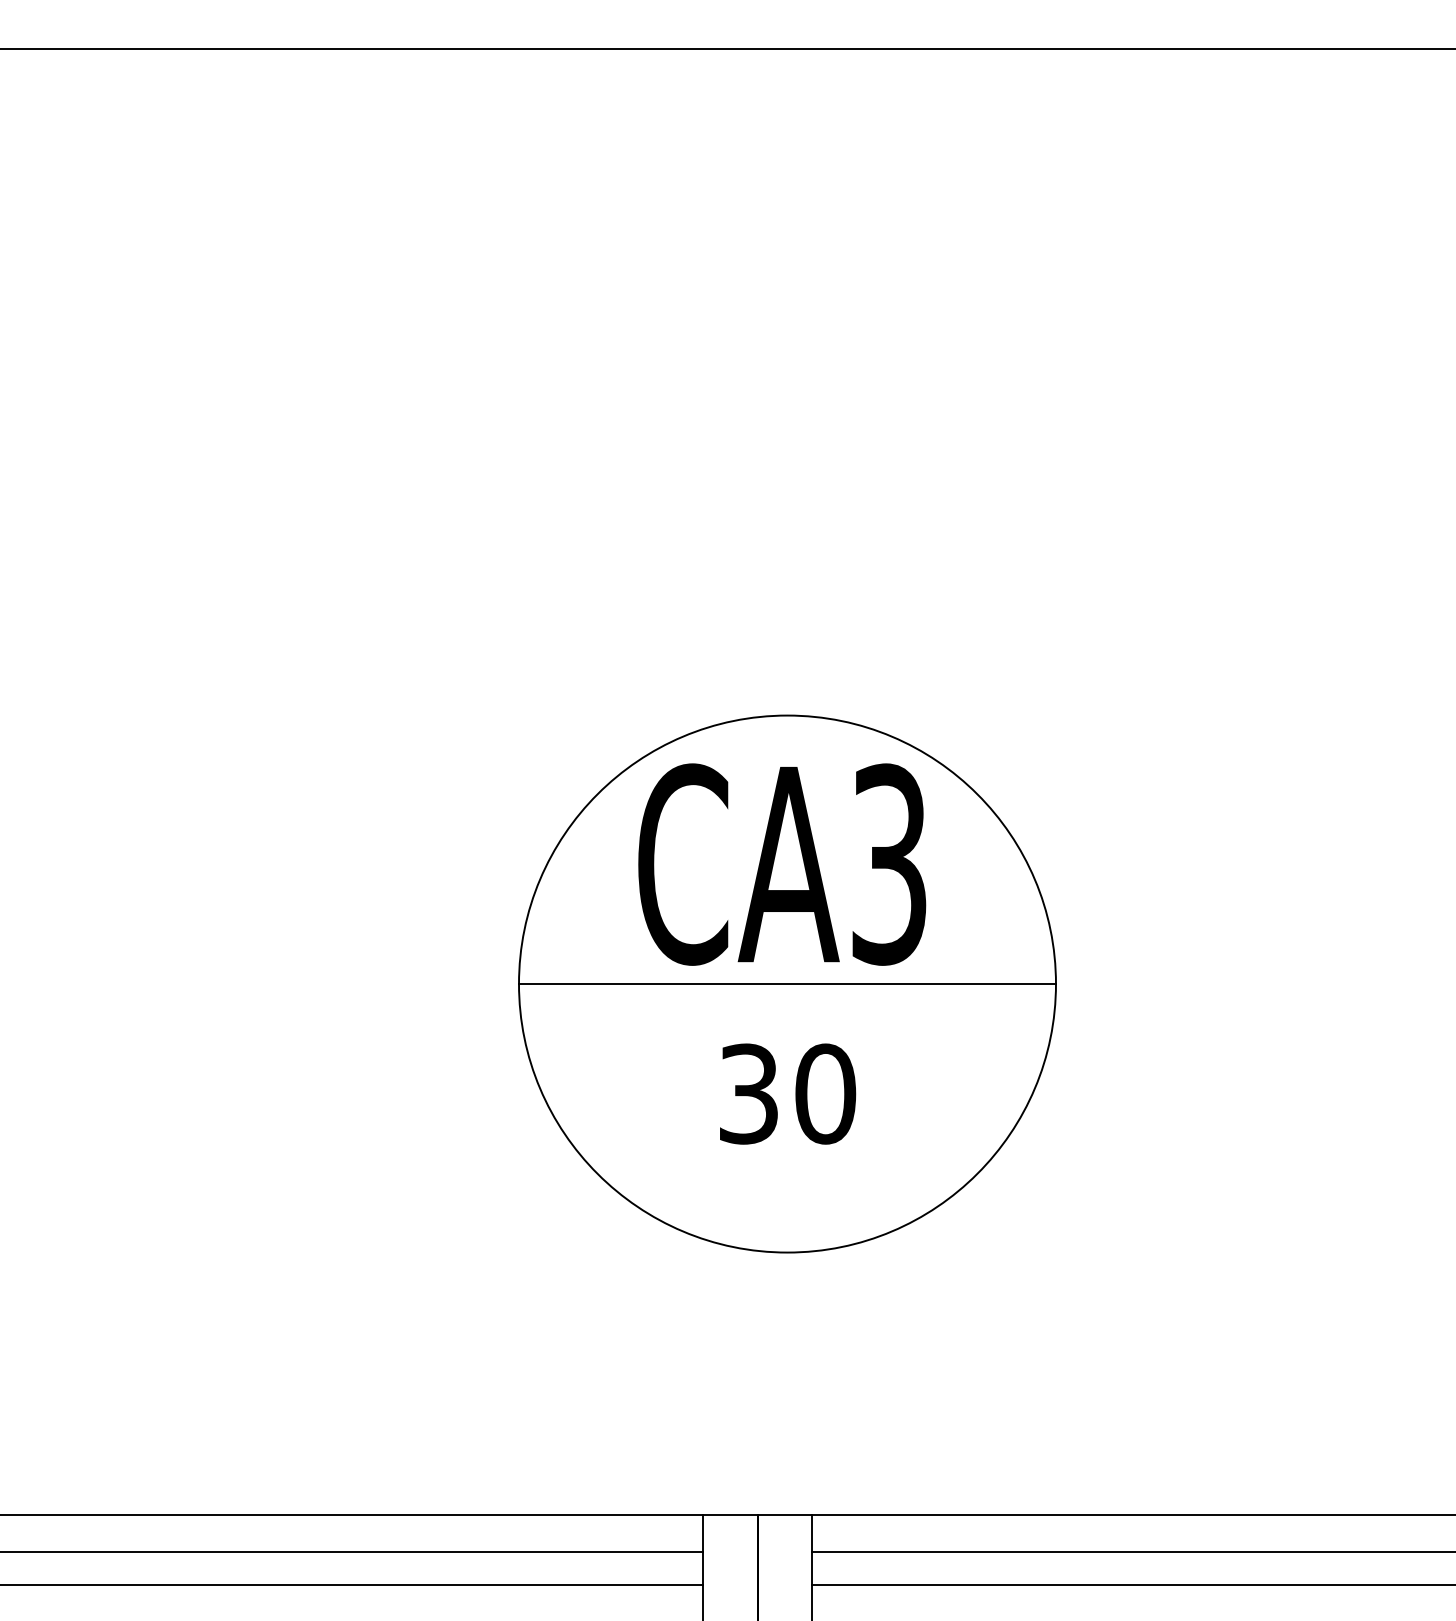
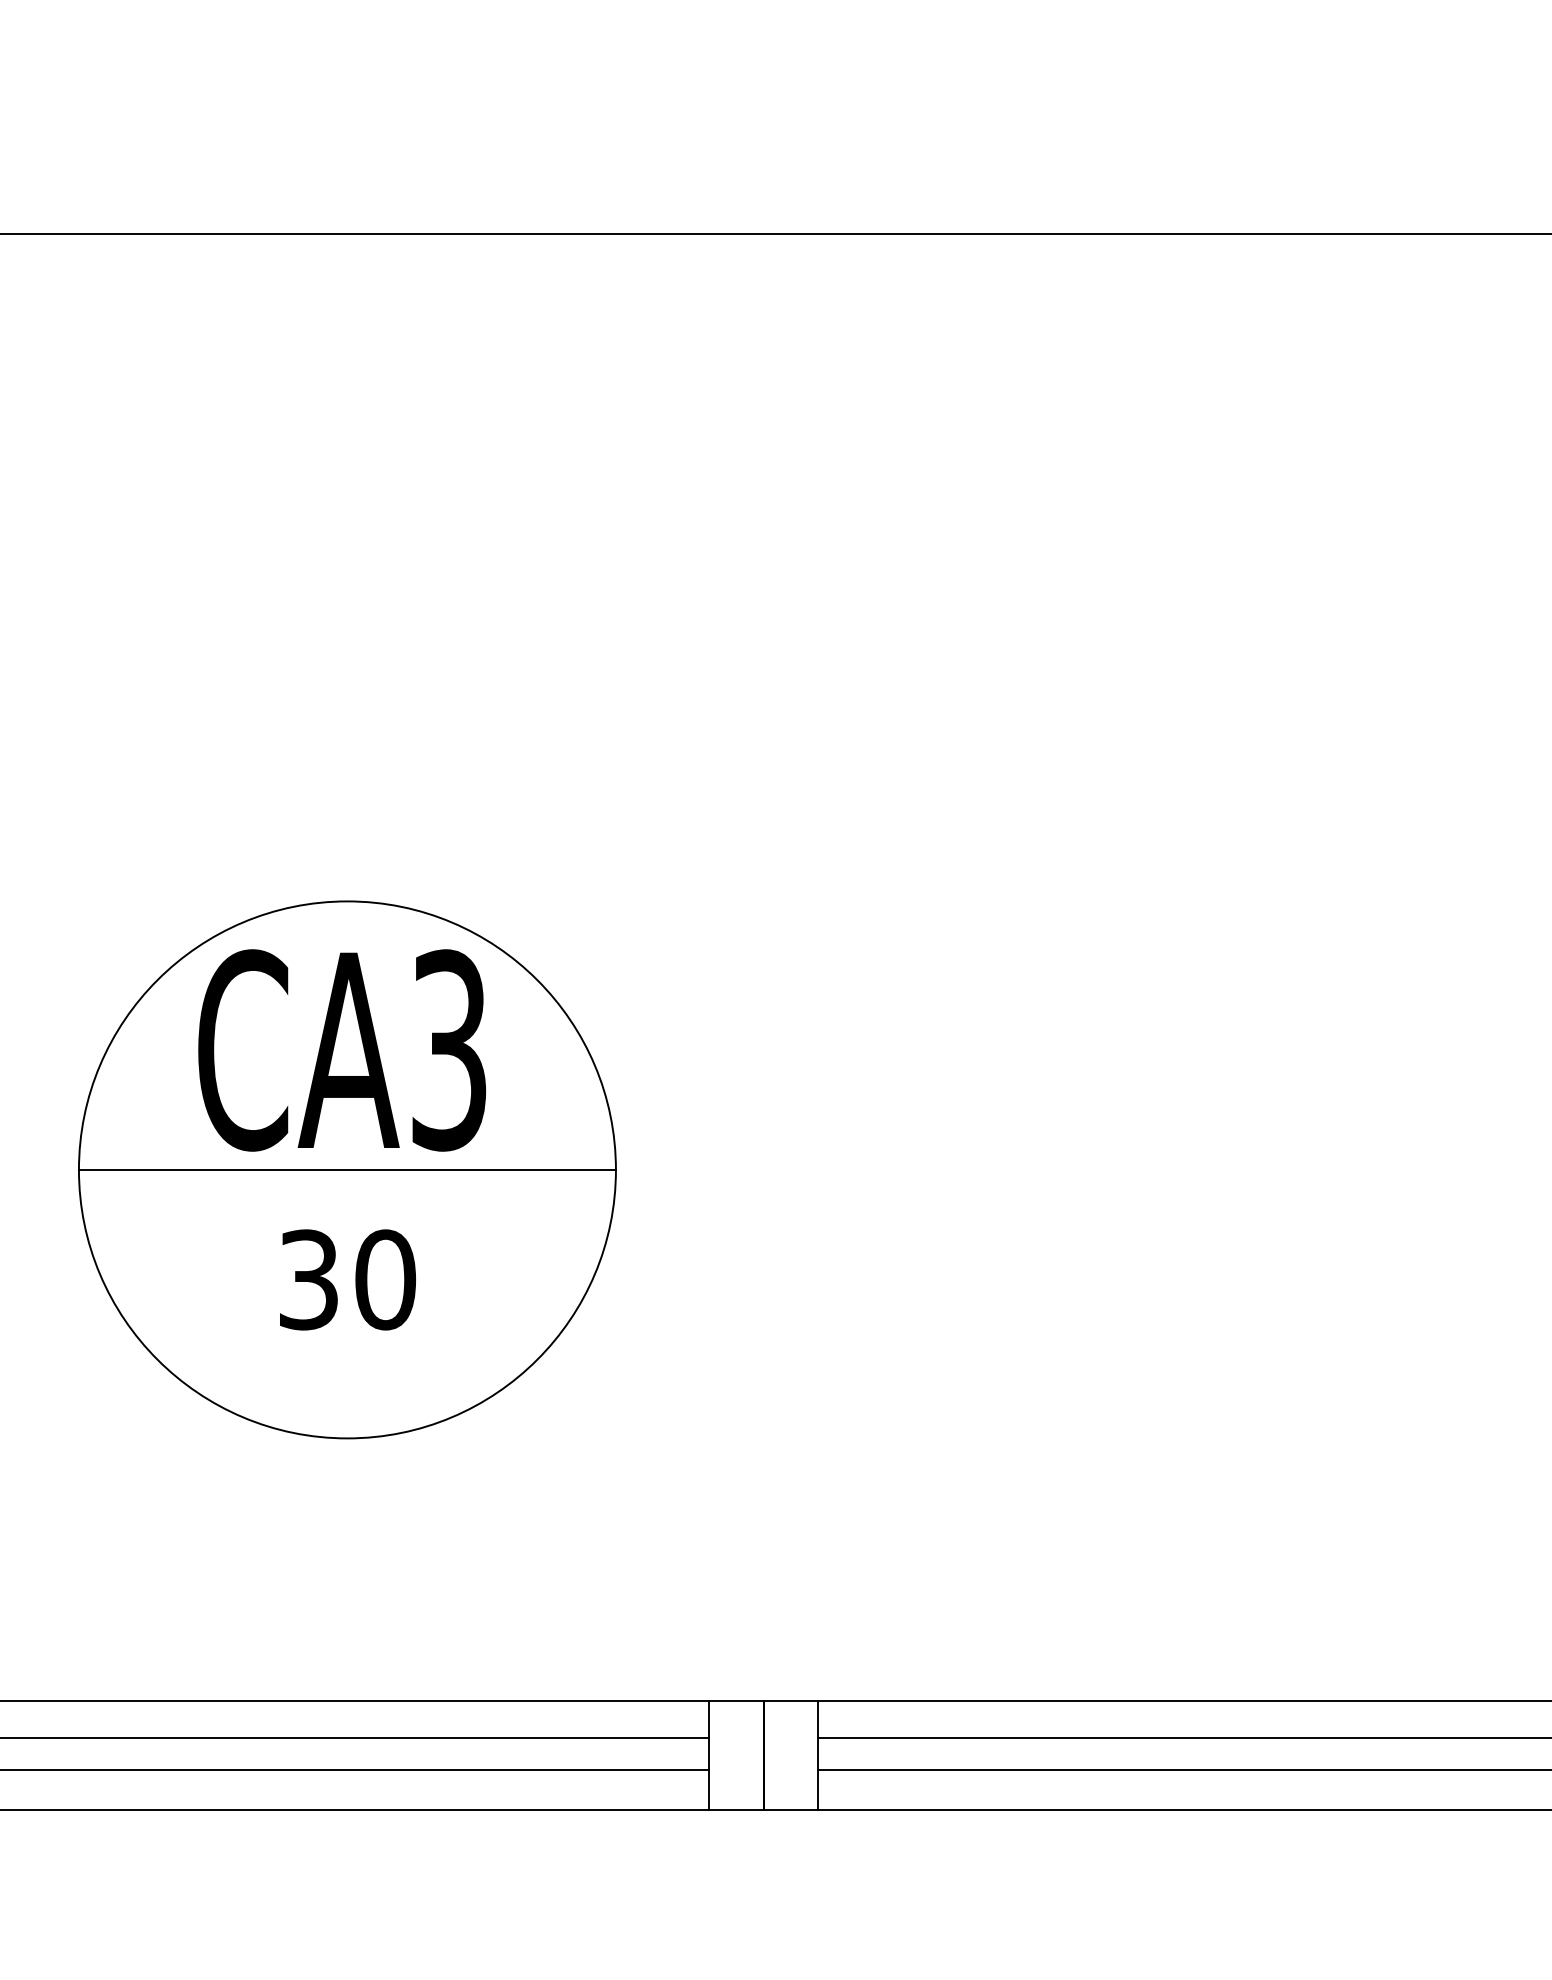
part: (787, 983) -> (347, 1169), moved

